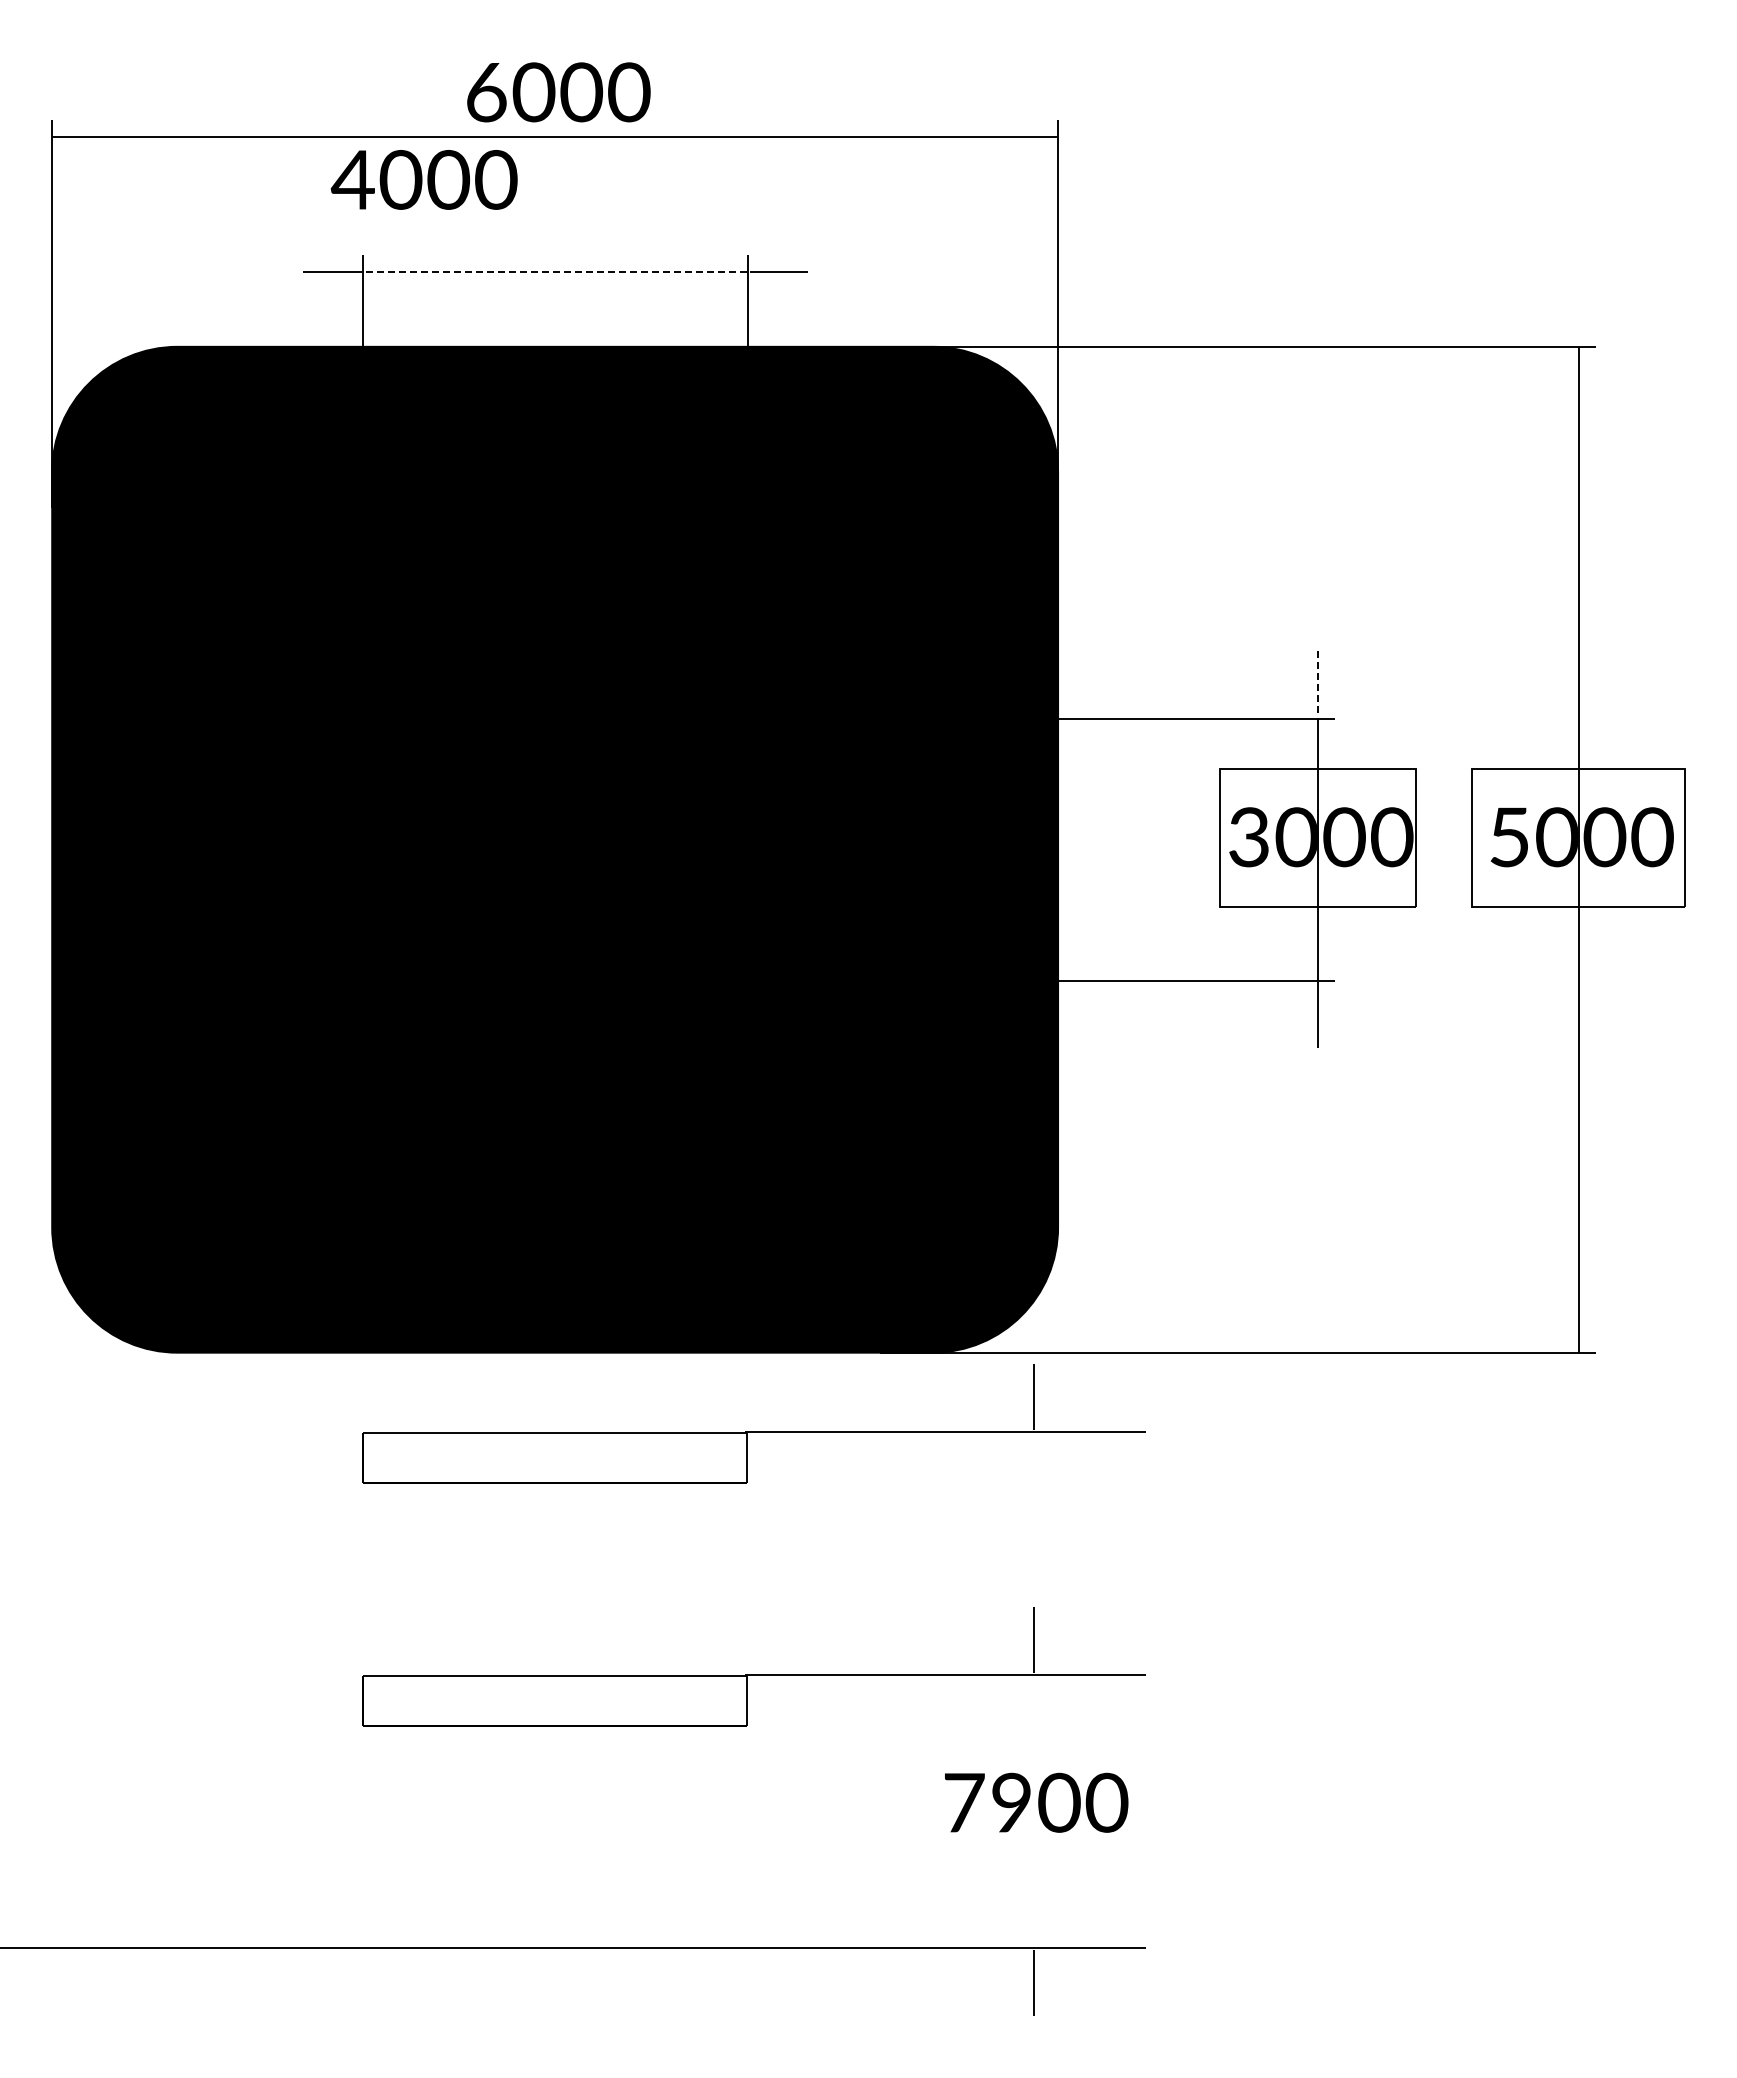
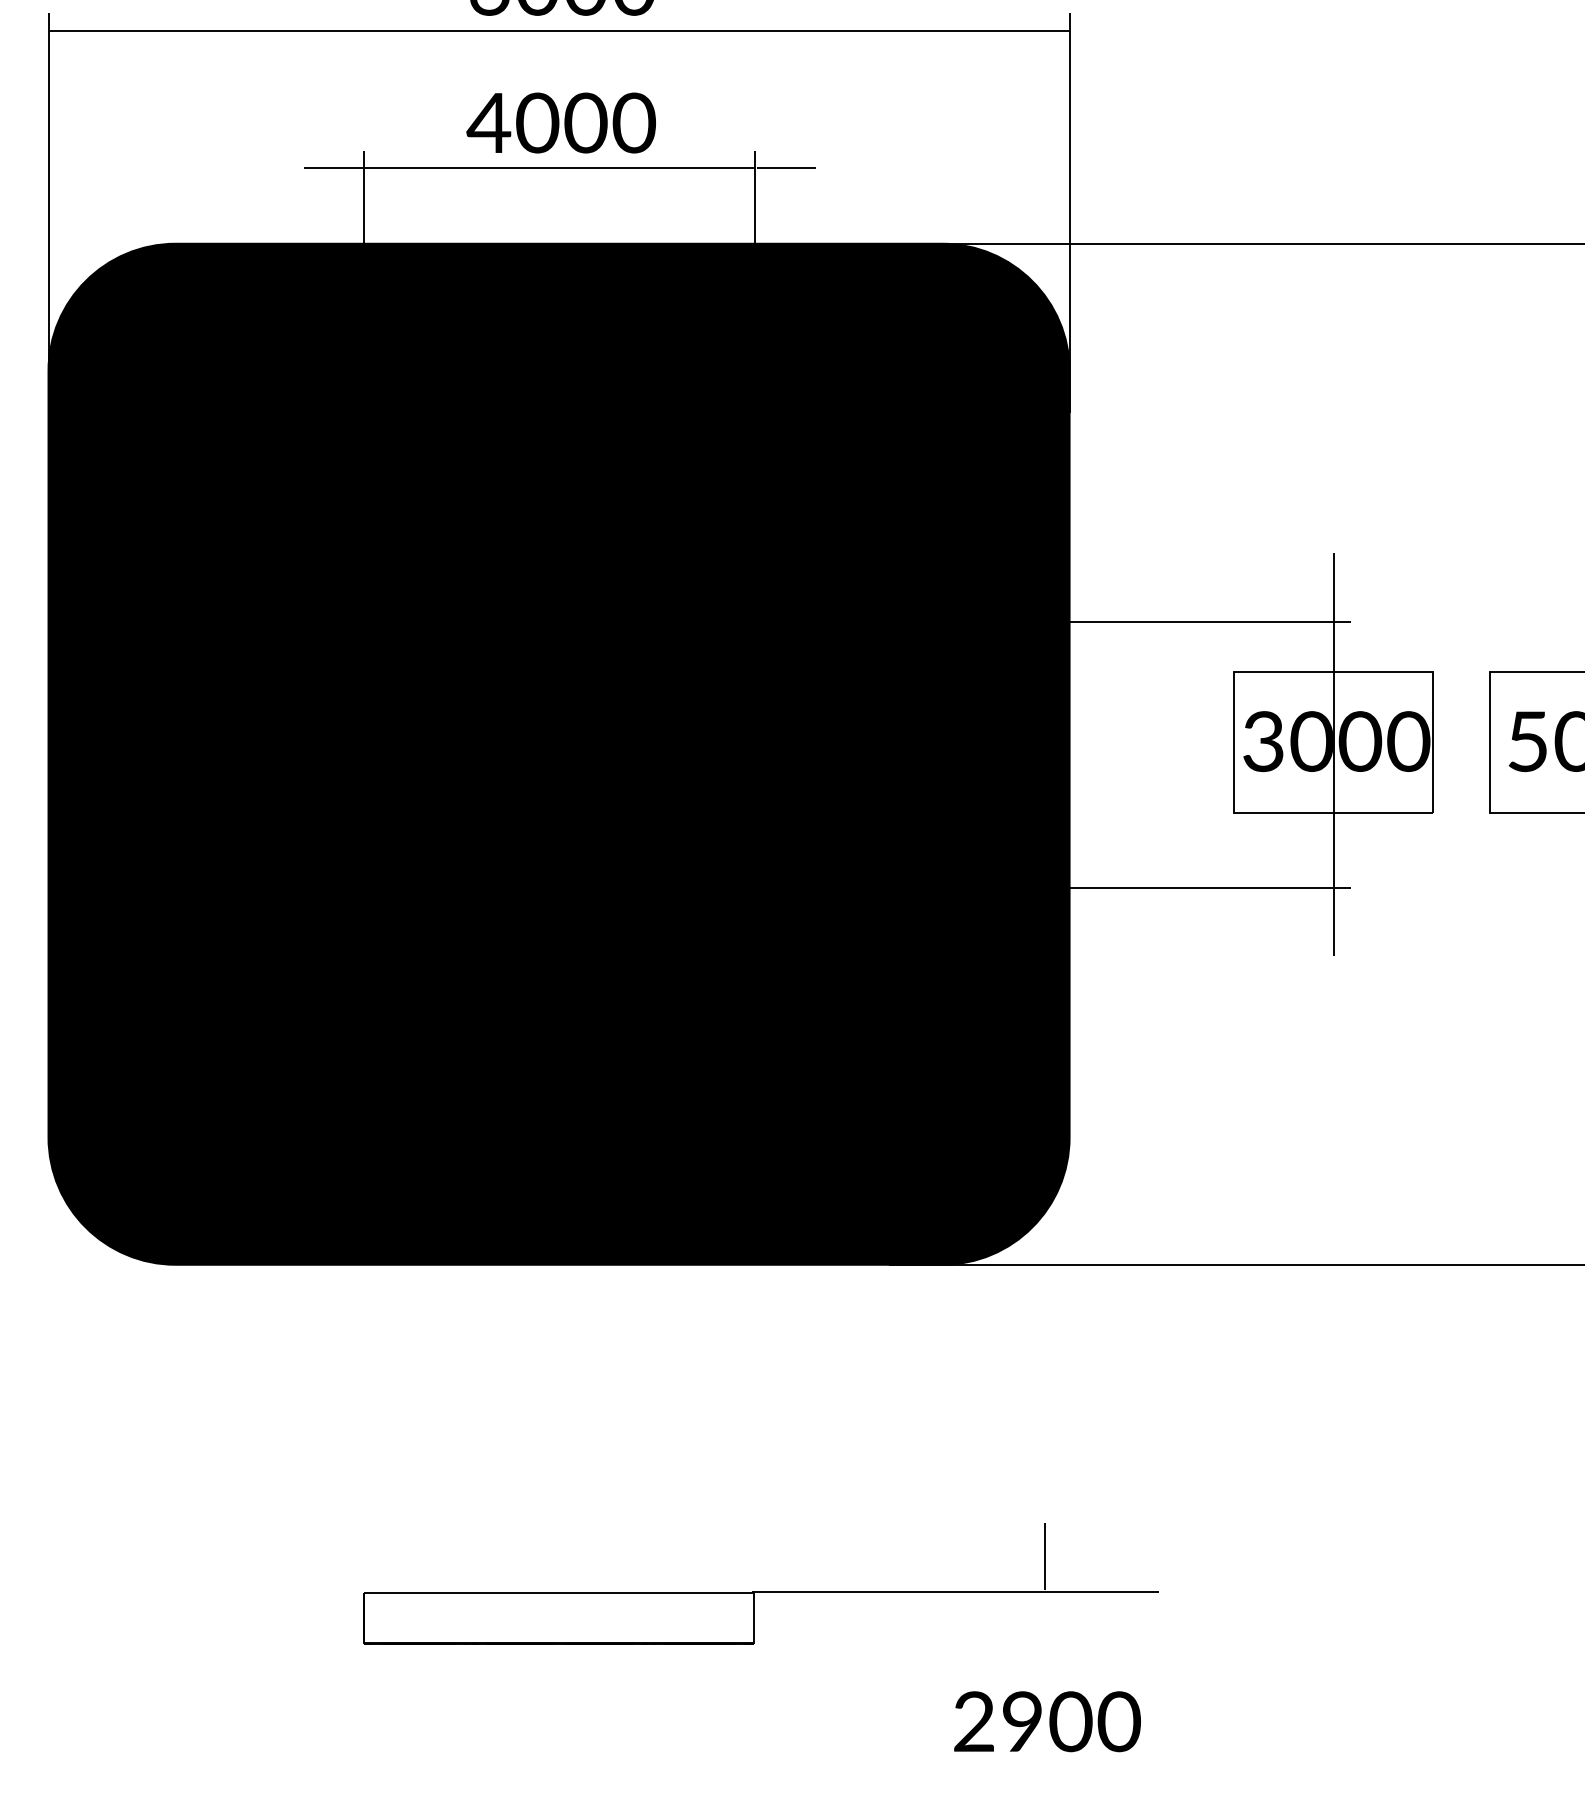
text: (423, 179) -> (560, 122), moved
line: (554, 272) -> (558, 168), dashed -> solid
line: (1318, 684) -> (1333, 586), dashed -> solid
part: (753, 1431) -> (760, 1344), removed
text: (964, 1802) -> (974, 1721), 7900 -> 2900

